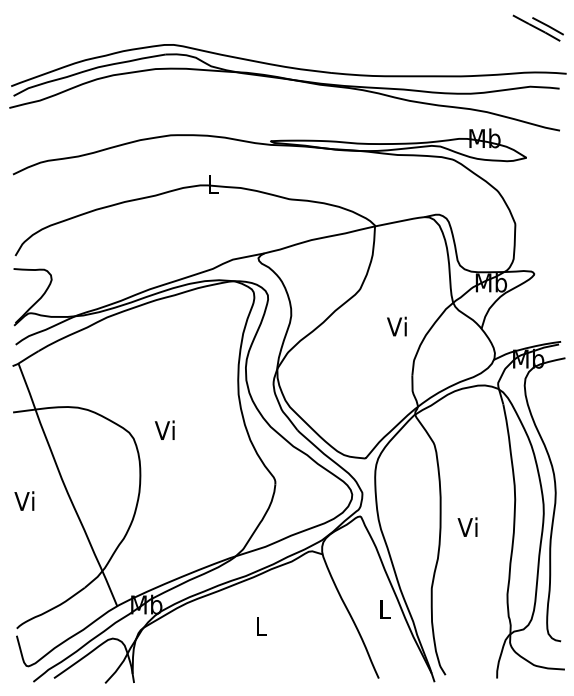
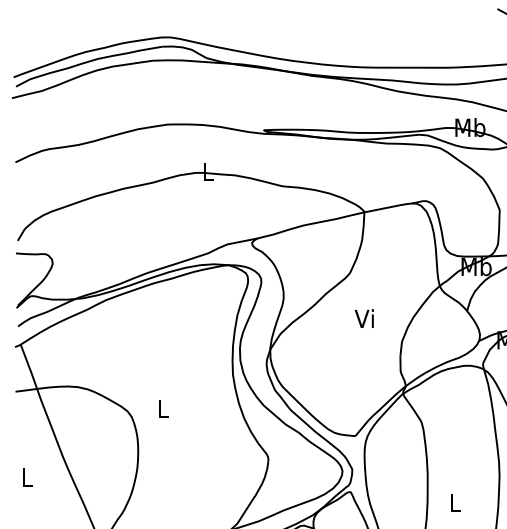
text: (396, 326) -> (363, 318), moved
text: (164, 429) -> (161, 408), Vi -> L
text: (24, 500) -> (26, 476), Vi -> L
text: (467, 526) -> (453, 501), Vi -> L

